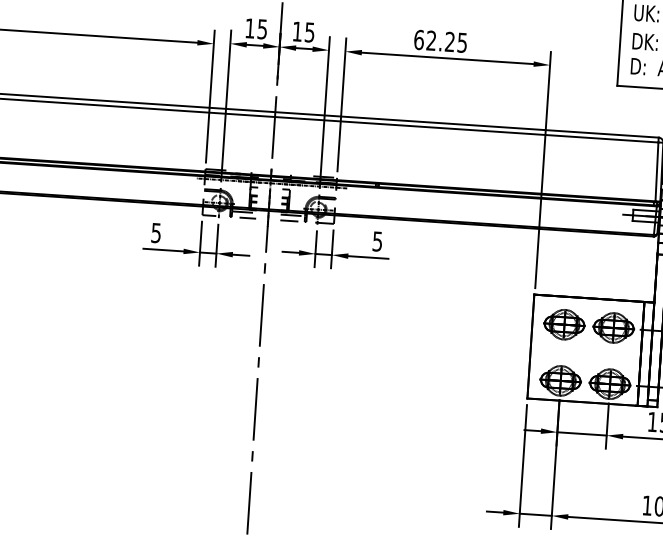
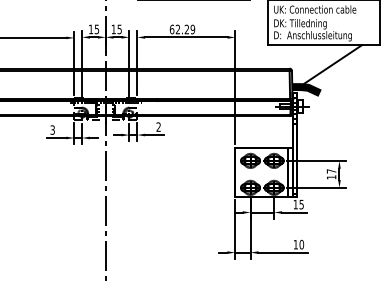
text: (461, 40) -> (192, 28), 62.25 -> 62.29
text: (155, 231) -> (52, 129), 5 -> 3
text: (377, 240) -> (158, 126), 5 -> 2

